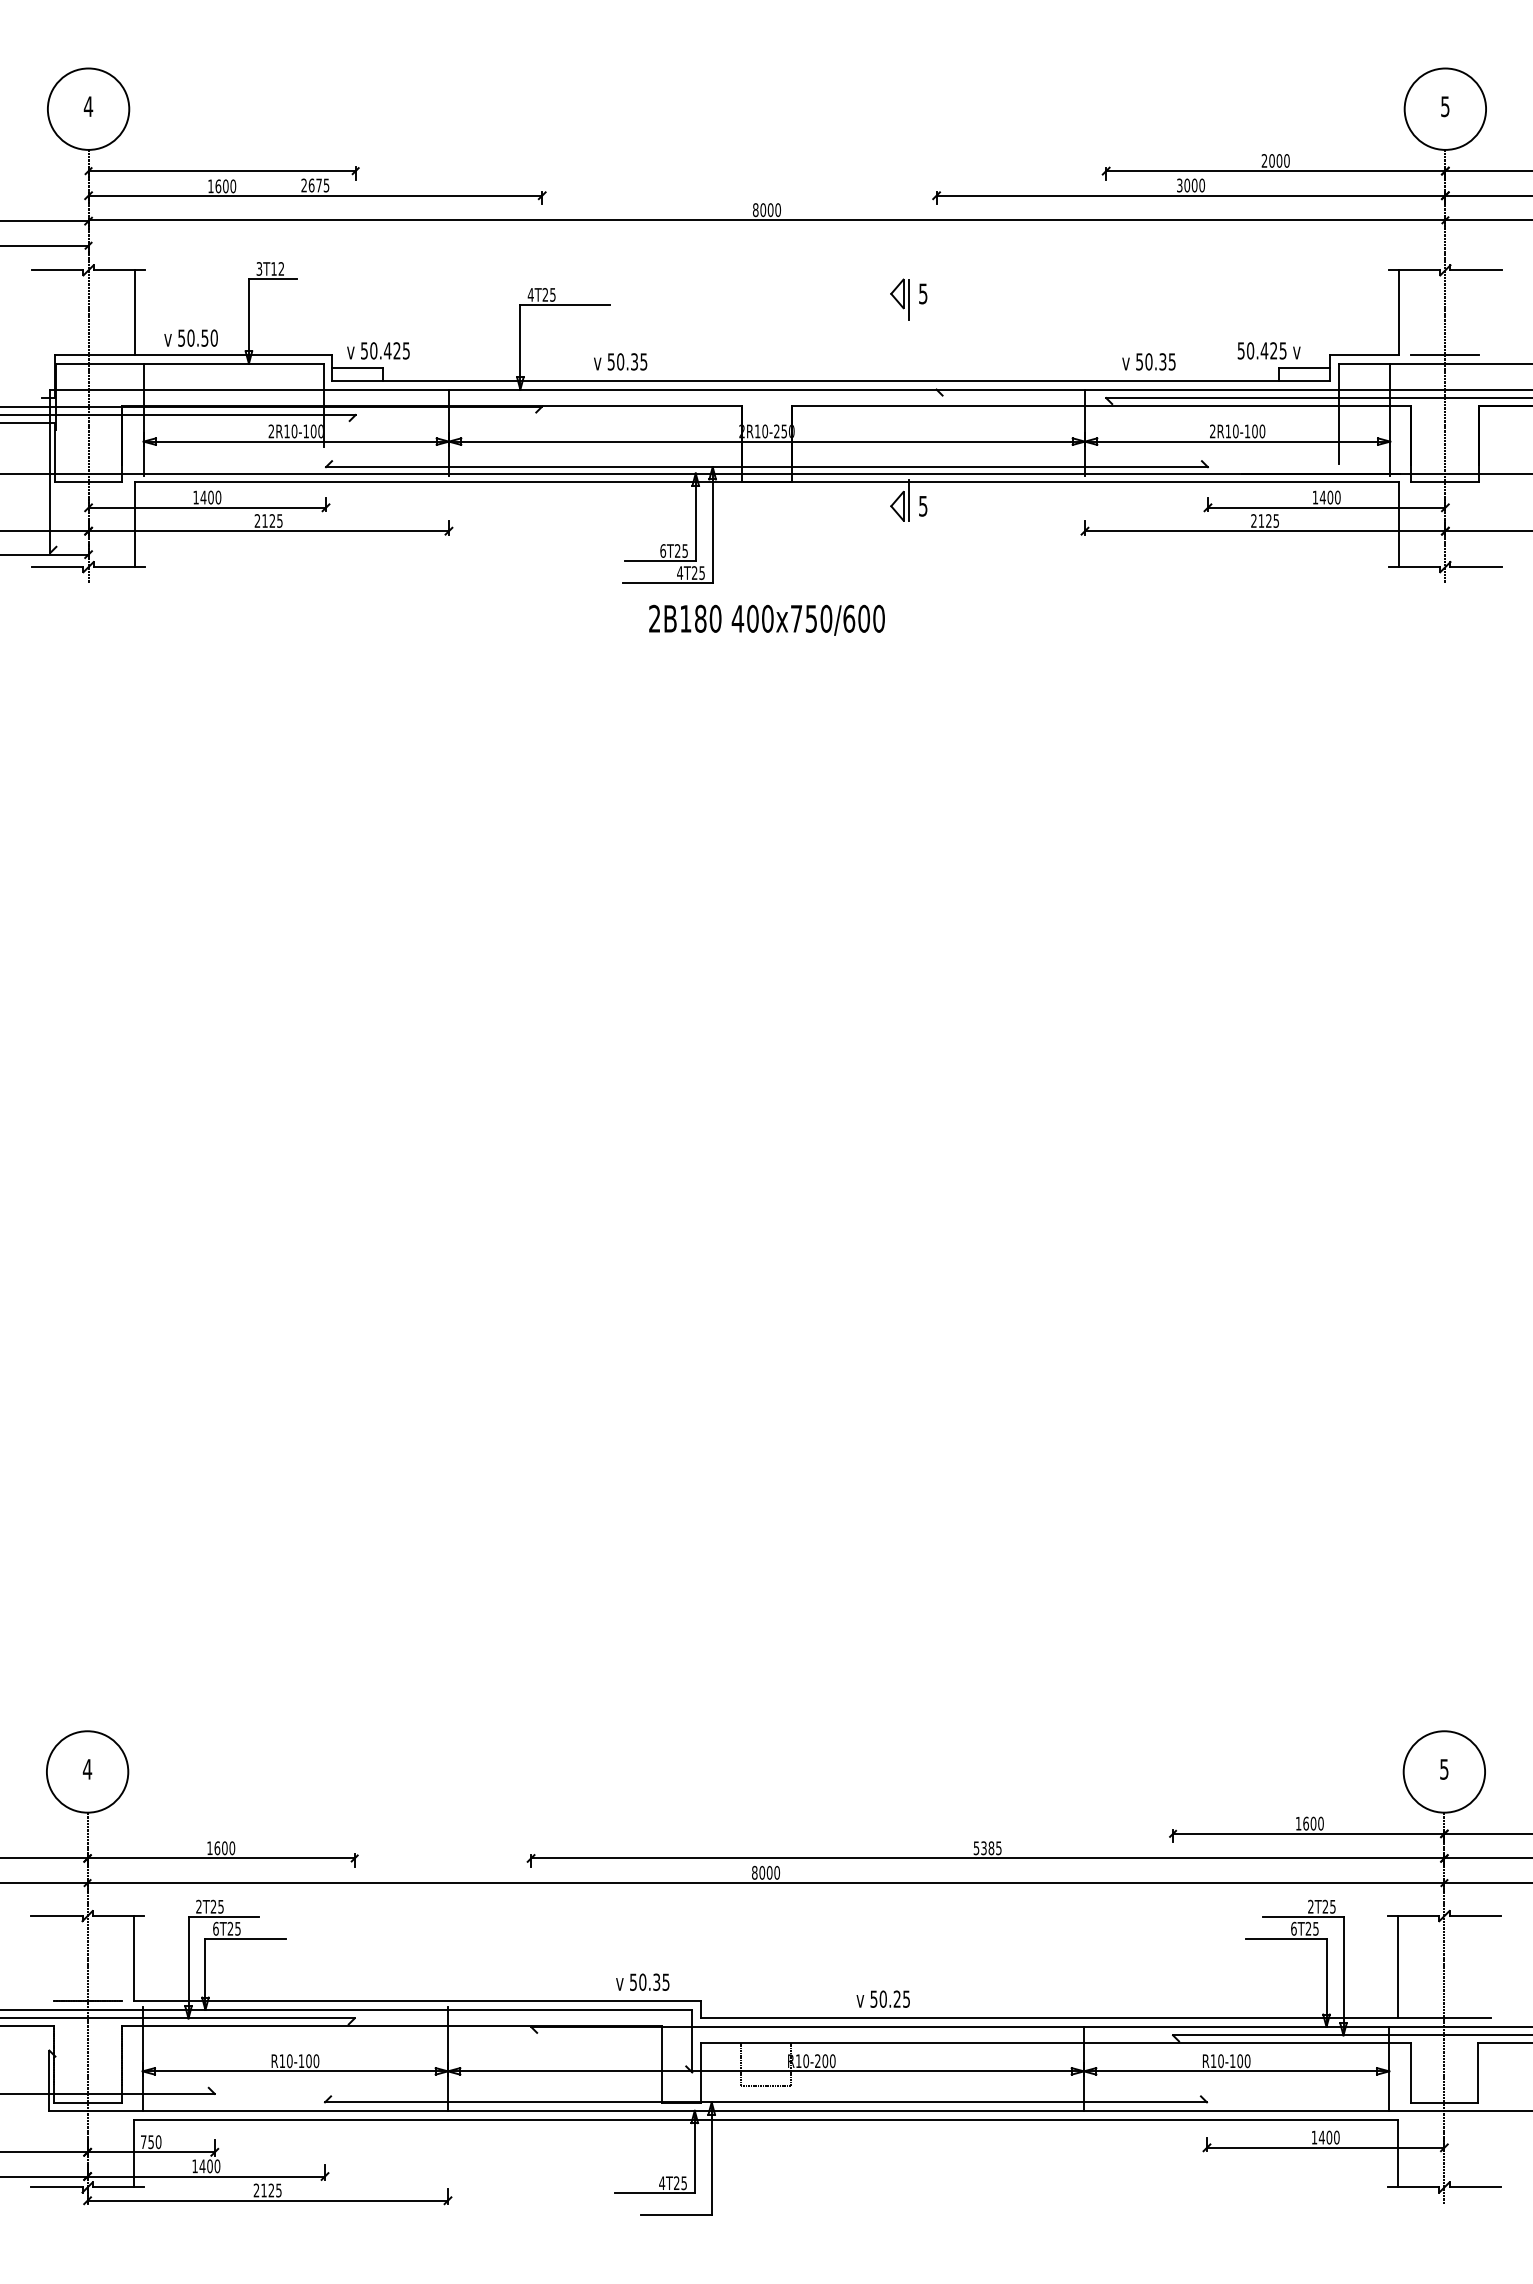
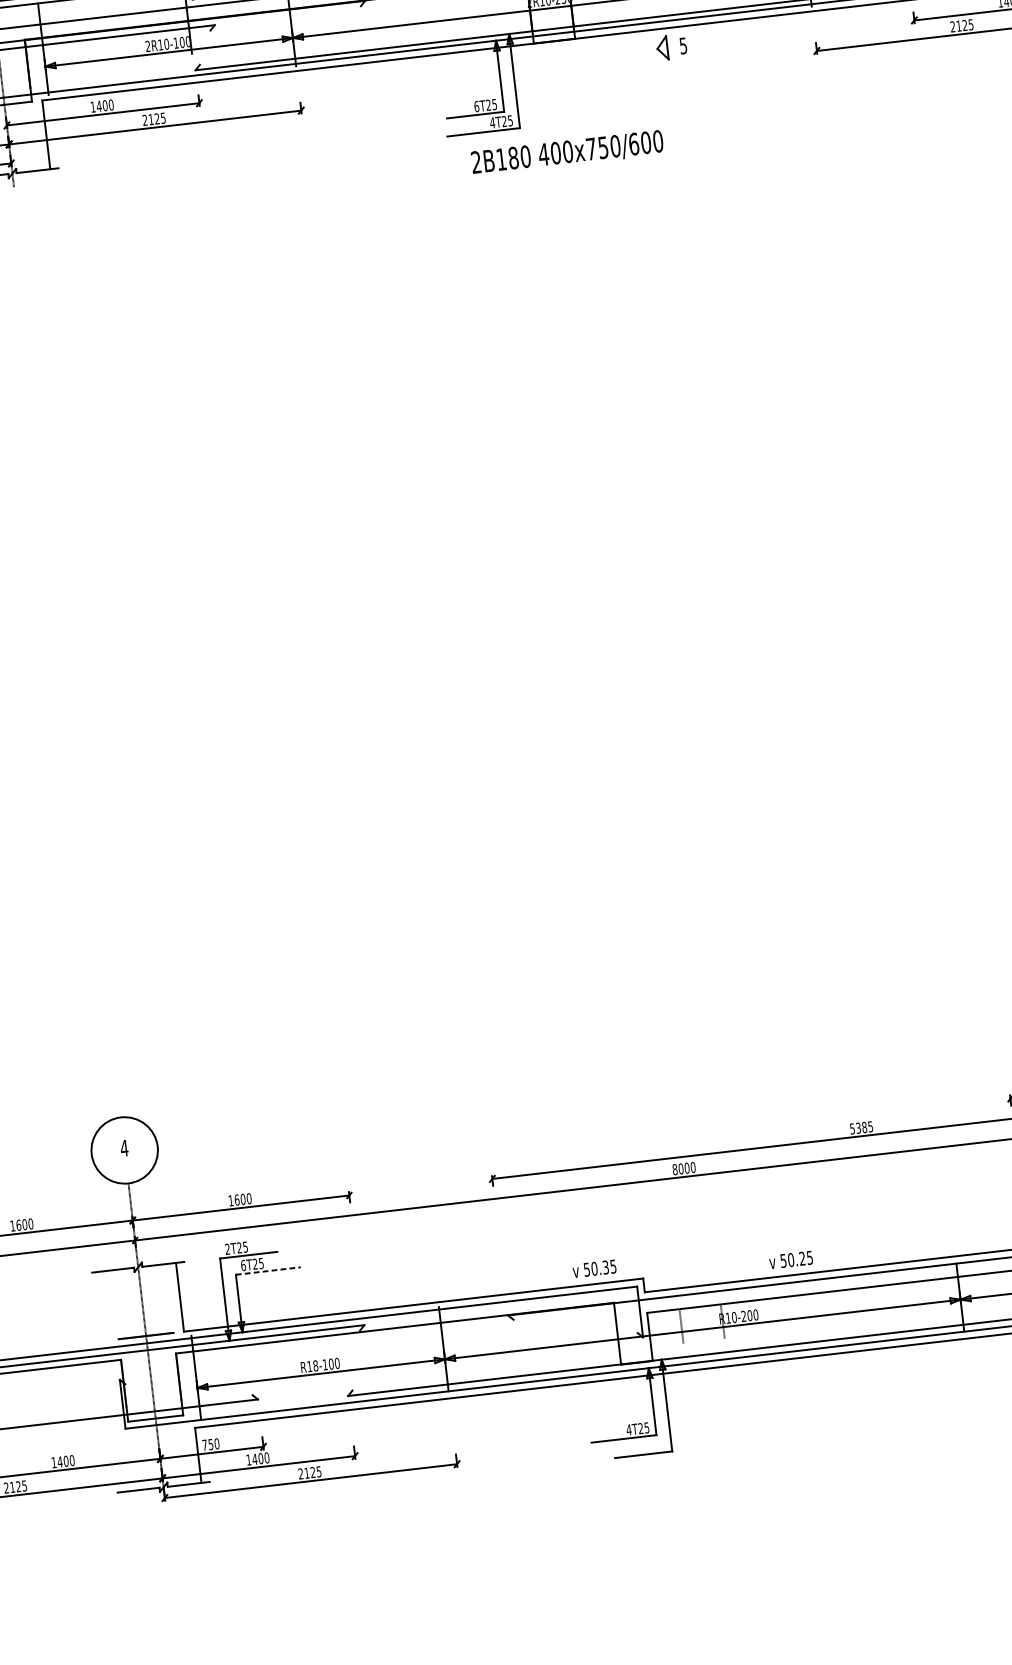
line: (908, 499) -> (670, 41), removed
line: (245, 1939) -> (268, 1271), solid -> dashed
text: (289, 2060) -> (315, 1365), R10-100 -> R18-100
line: (765, 2085) -> (703, 1341), removed

